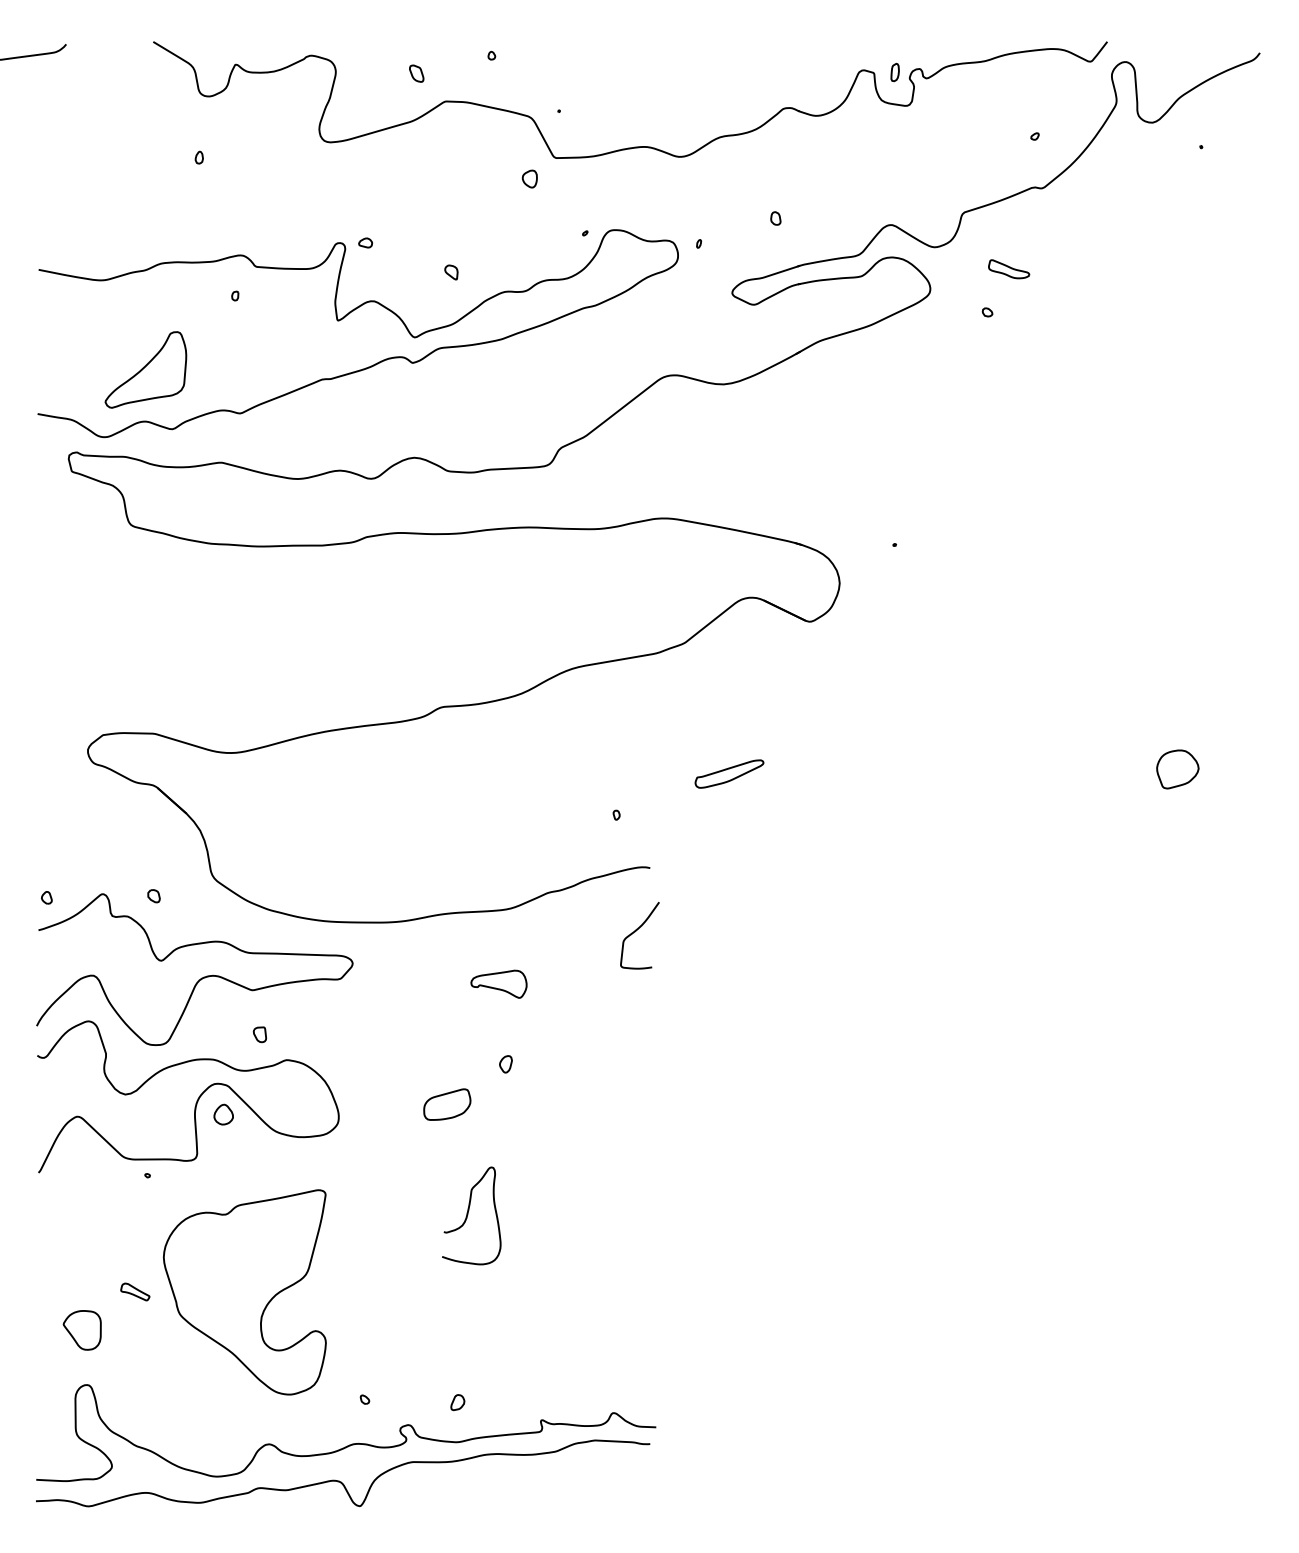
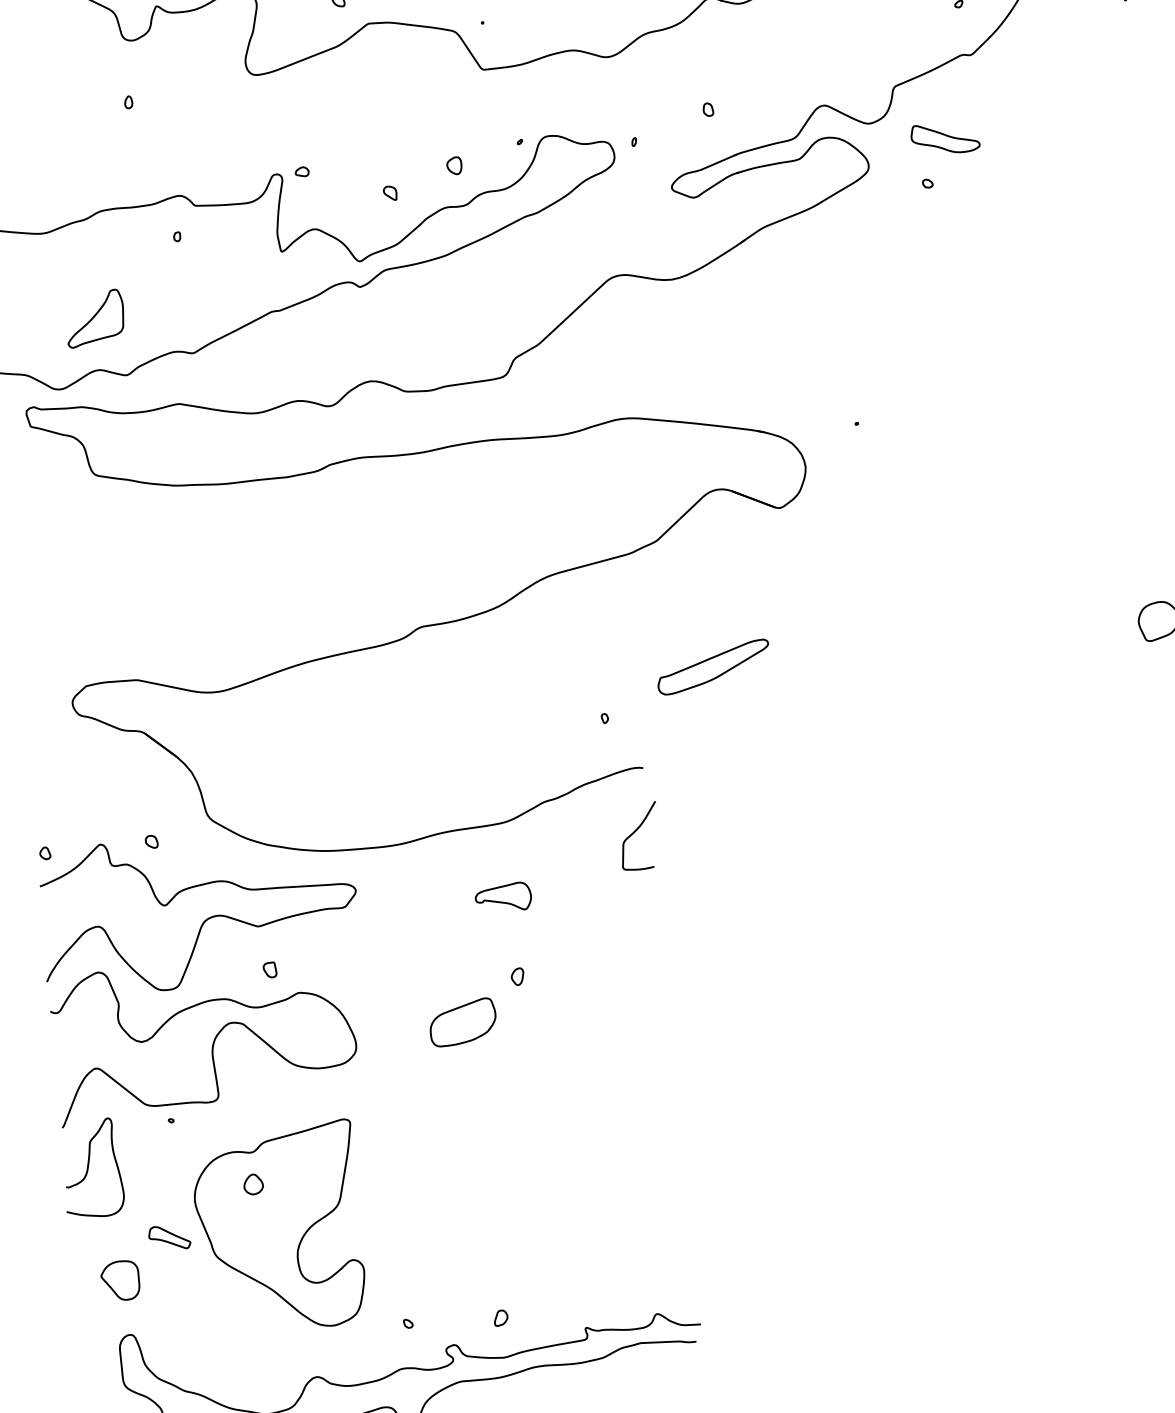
part: (529, 178) -> (454, 165), moved
part: (1008, 269) -> (944, 138), size x1.67
part: (145, 369) -> (94, 318), size x0.71
part: (729, 773) -> (713, 666), size x1.67
part: (447, 1104) -> (463, 1022), size x1.43
part: (223, 1114) -> (253, 1184), moved
curve: (468, 1214) -> (89, 1167), moved
part: (135, 1291) -> (169, 1237), size x1.43

